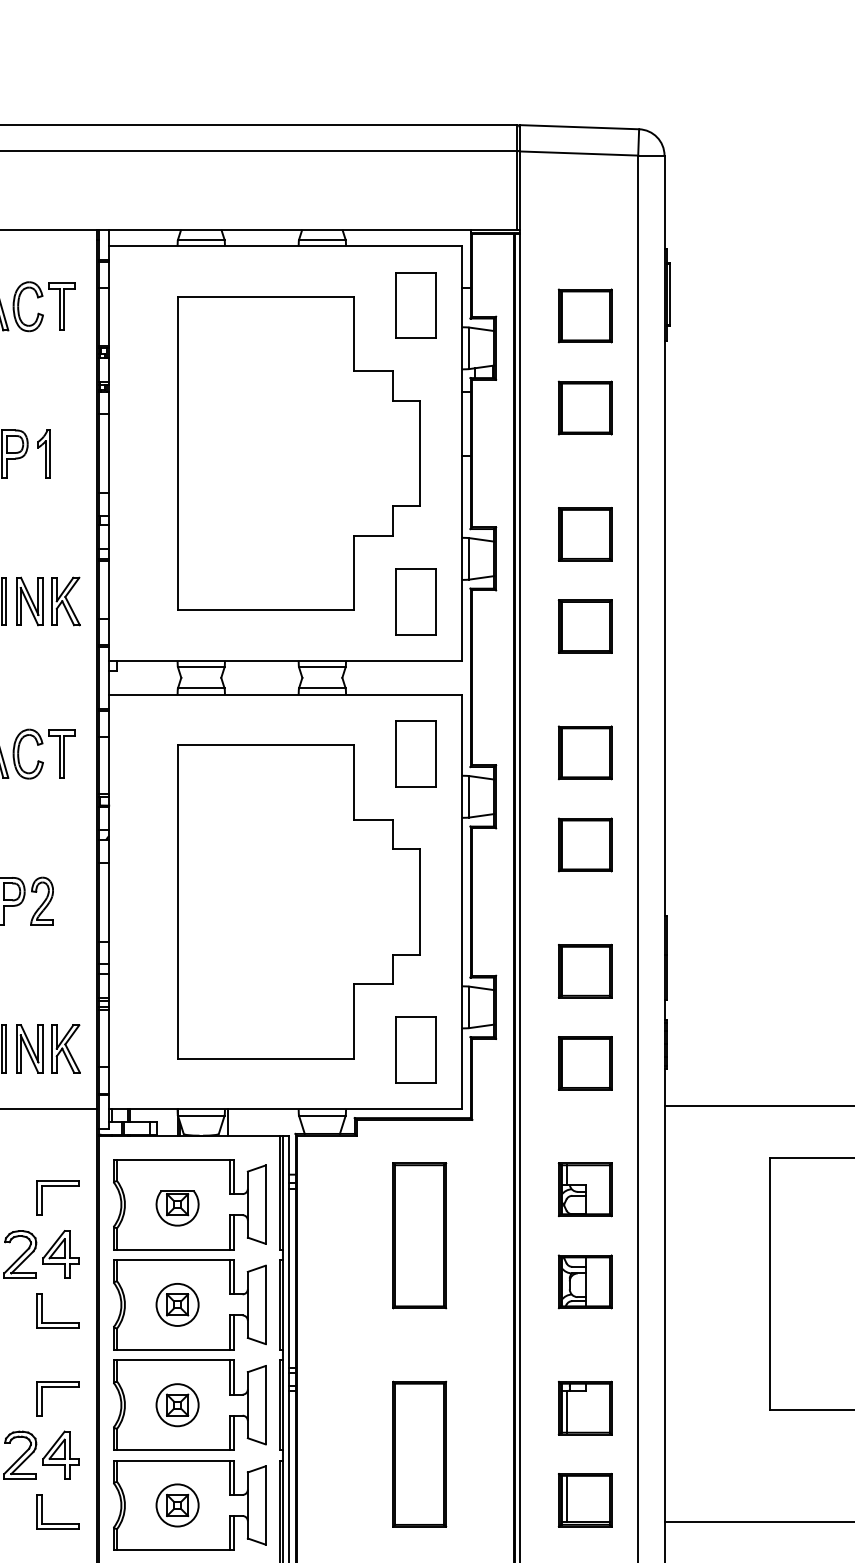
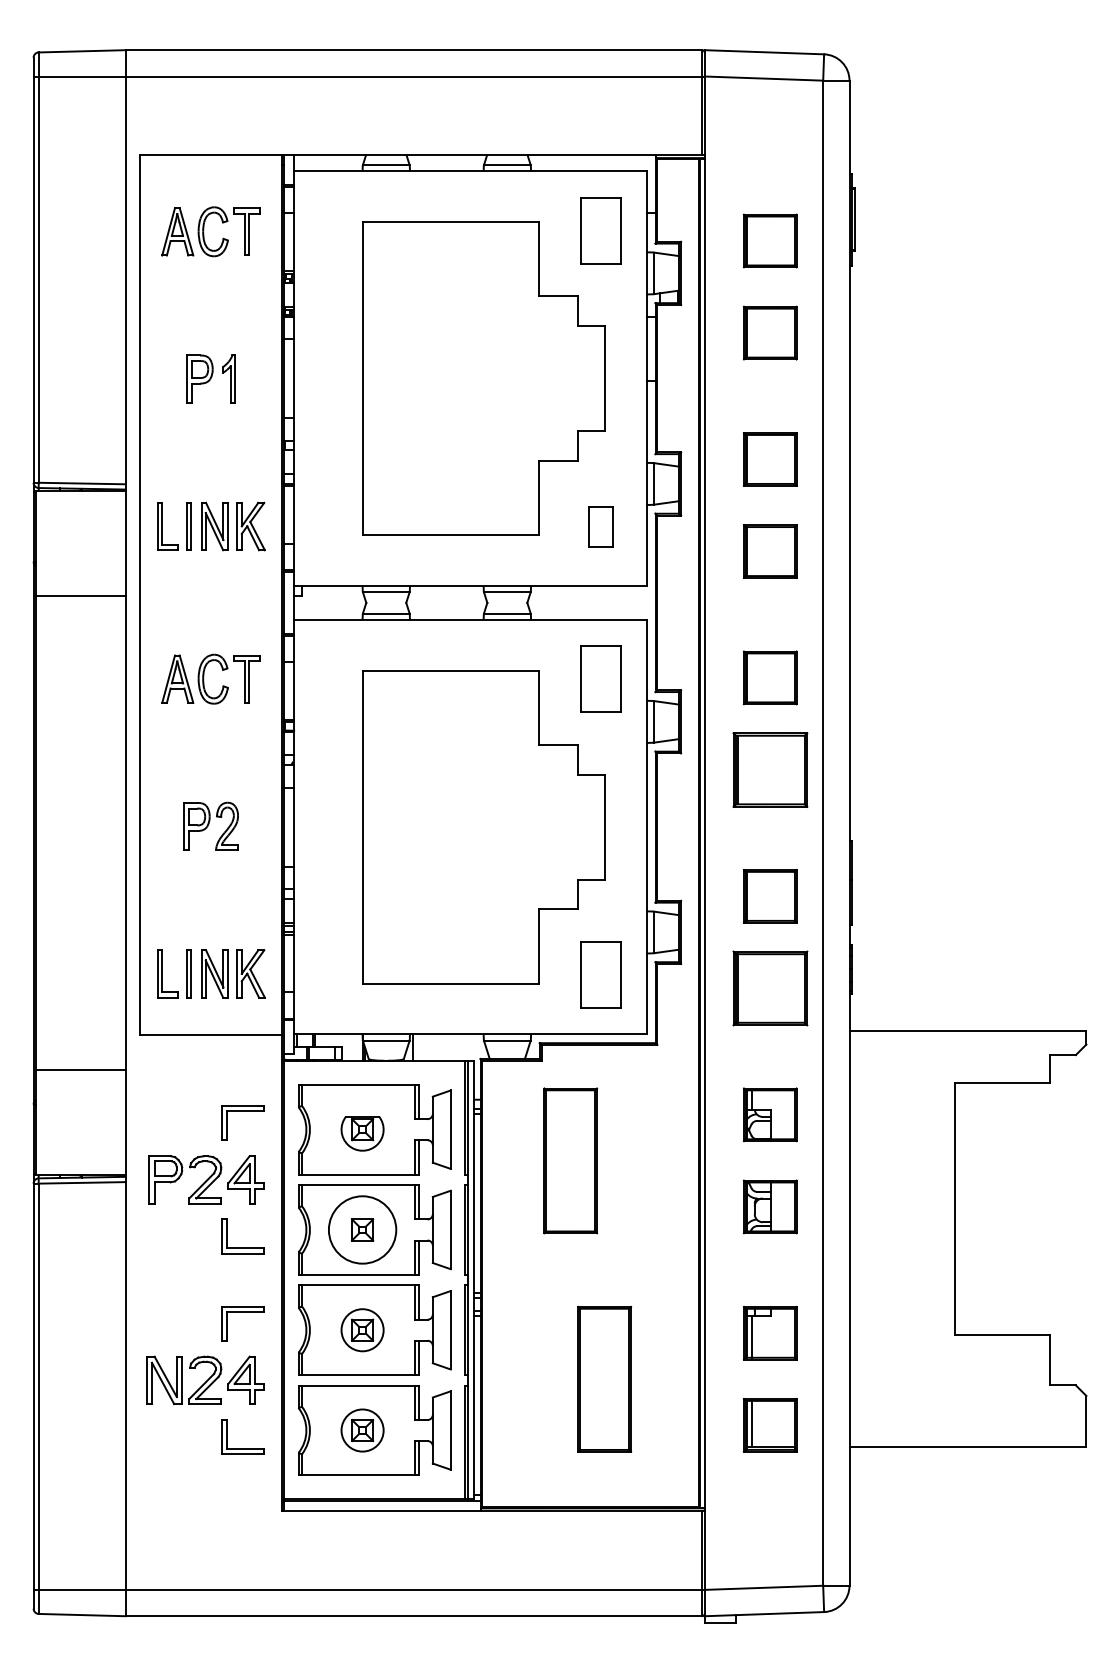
part: (415, 601) -> (600, 526), size x0.6
part: (584, 844) -> (769, 769), size x1.4
part: (584, 1063) -> (769, 988), size x1.4
part: (419, 1235) -> (570, 1160), moved
circle: (177, 1304) -> (362, 1229), size x1.6

